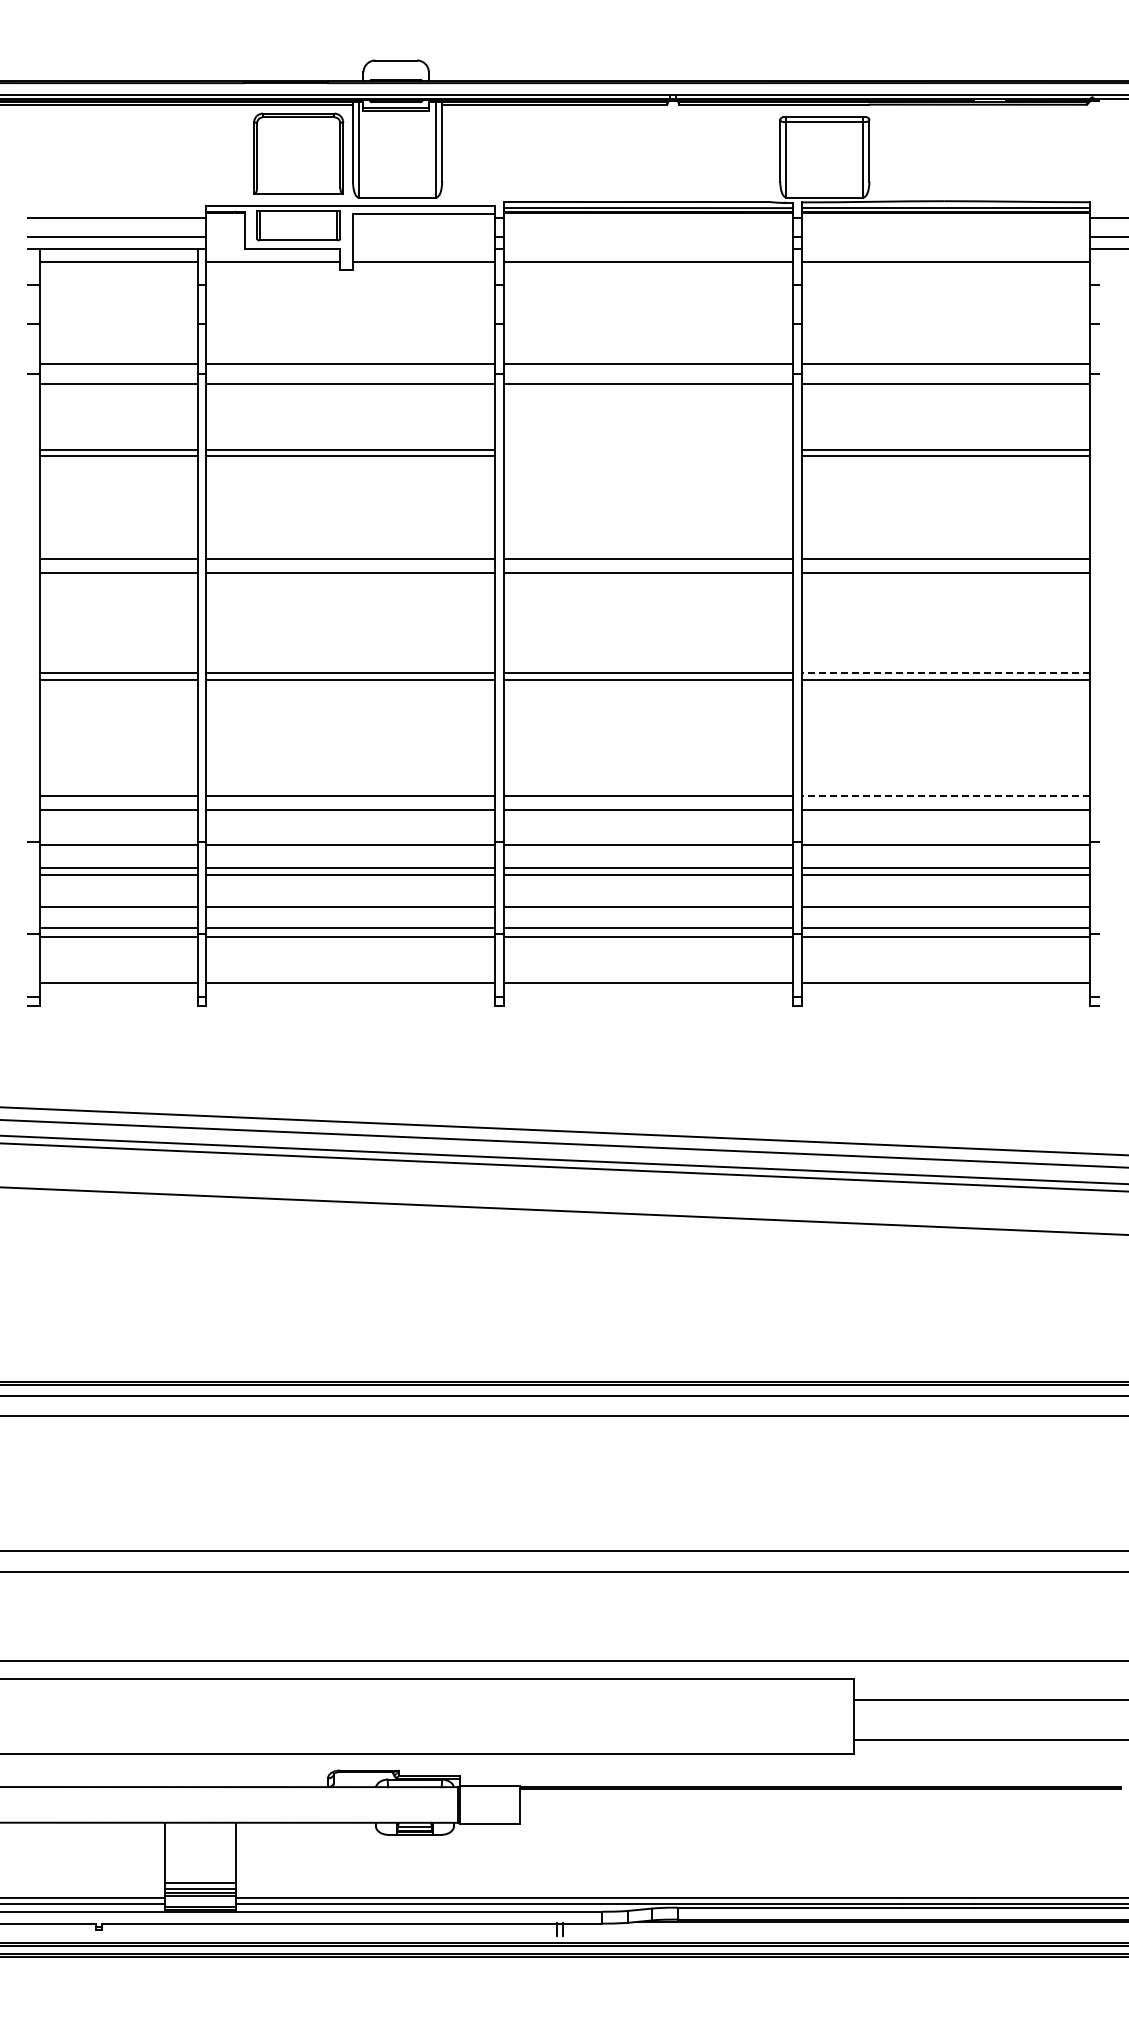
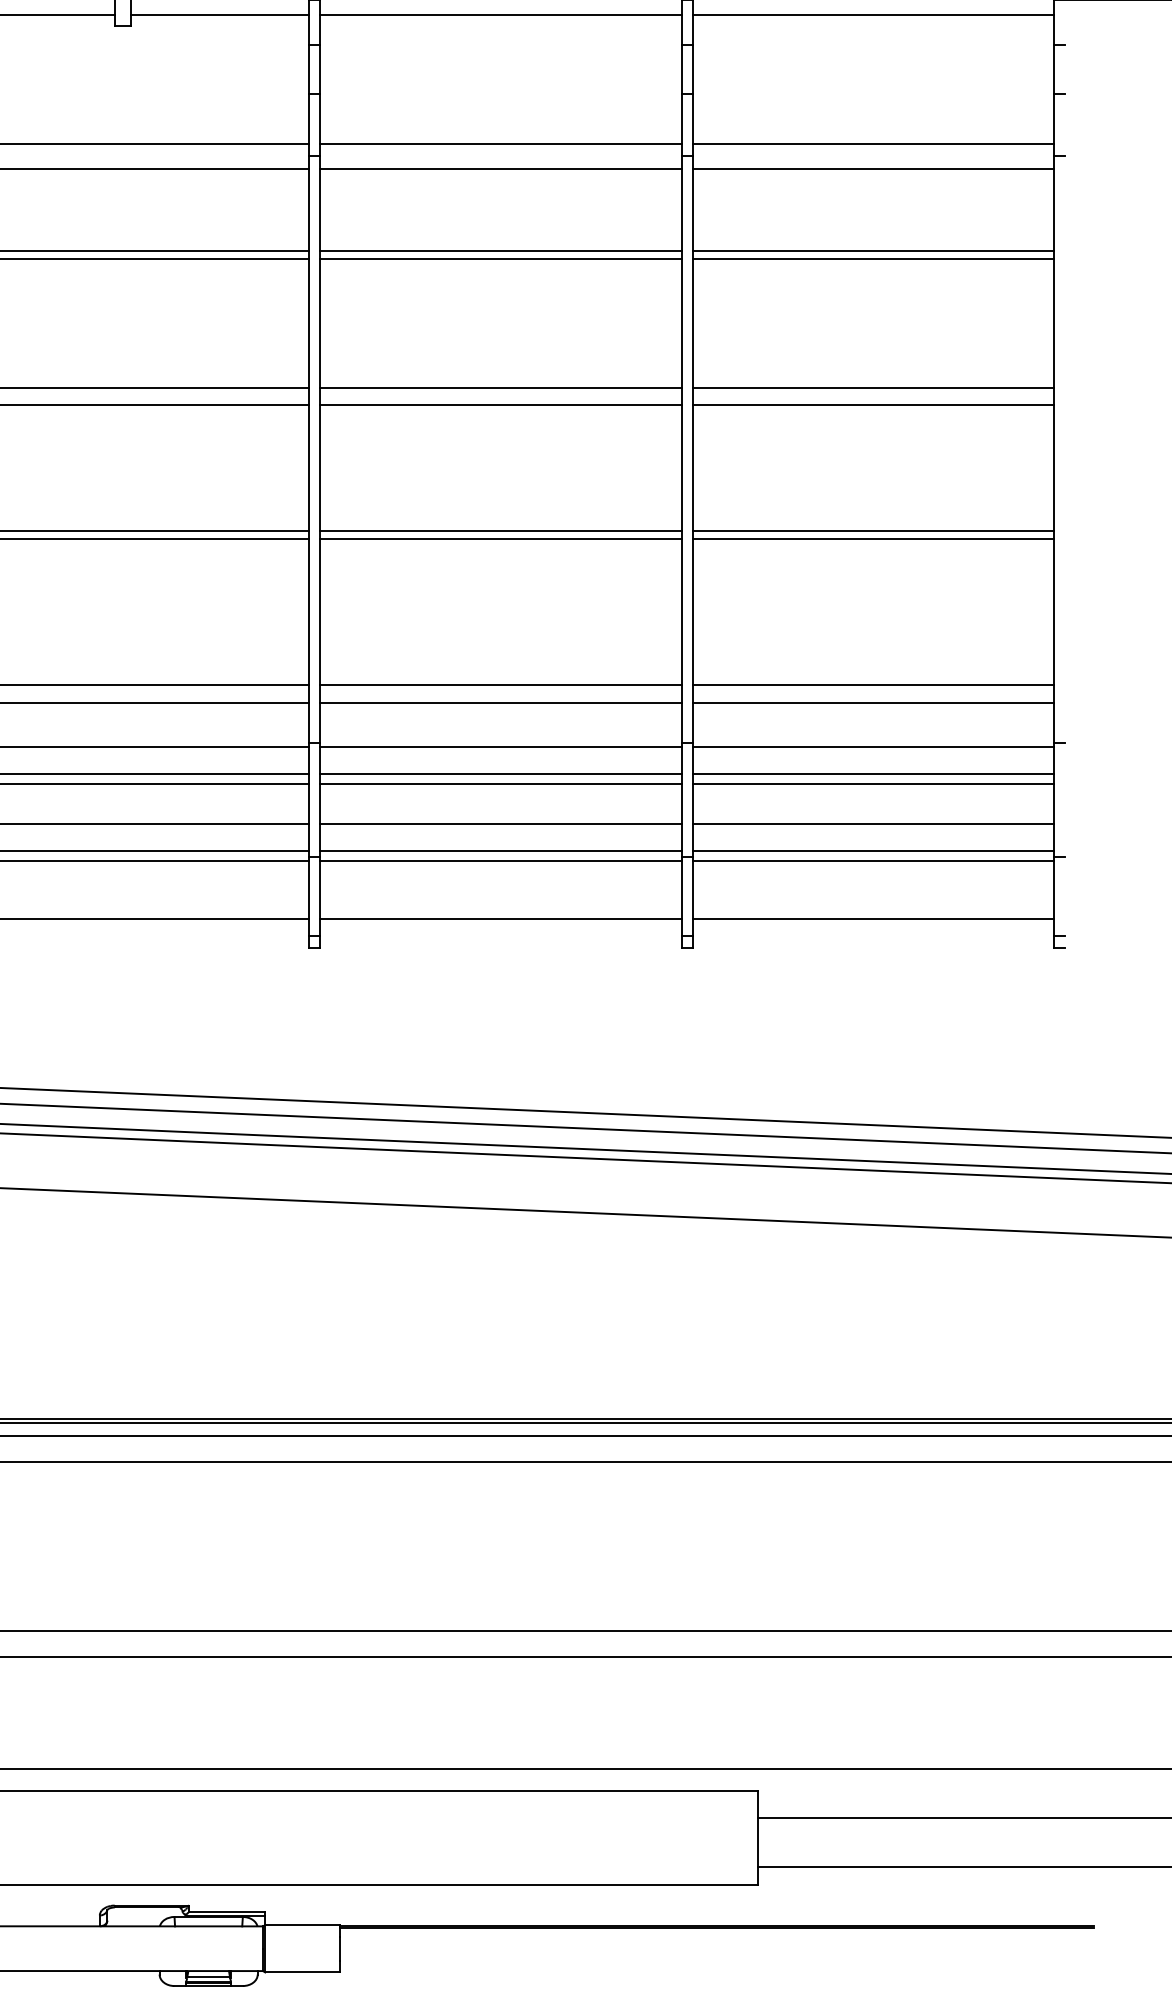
line: (648, 449) -> (501, 250), added
line: (648, 456) -> (501, 259), added
line: (945, 673) -> (873, 531), dashed -> solid
line: (945, 796) -> (873, 685), dashed -> solid

